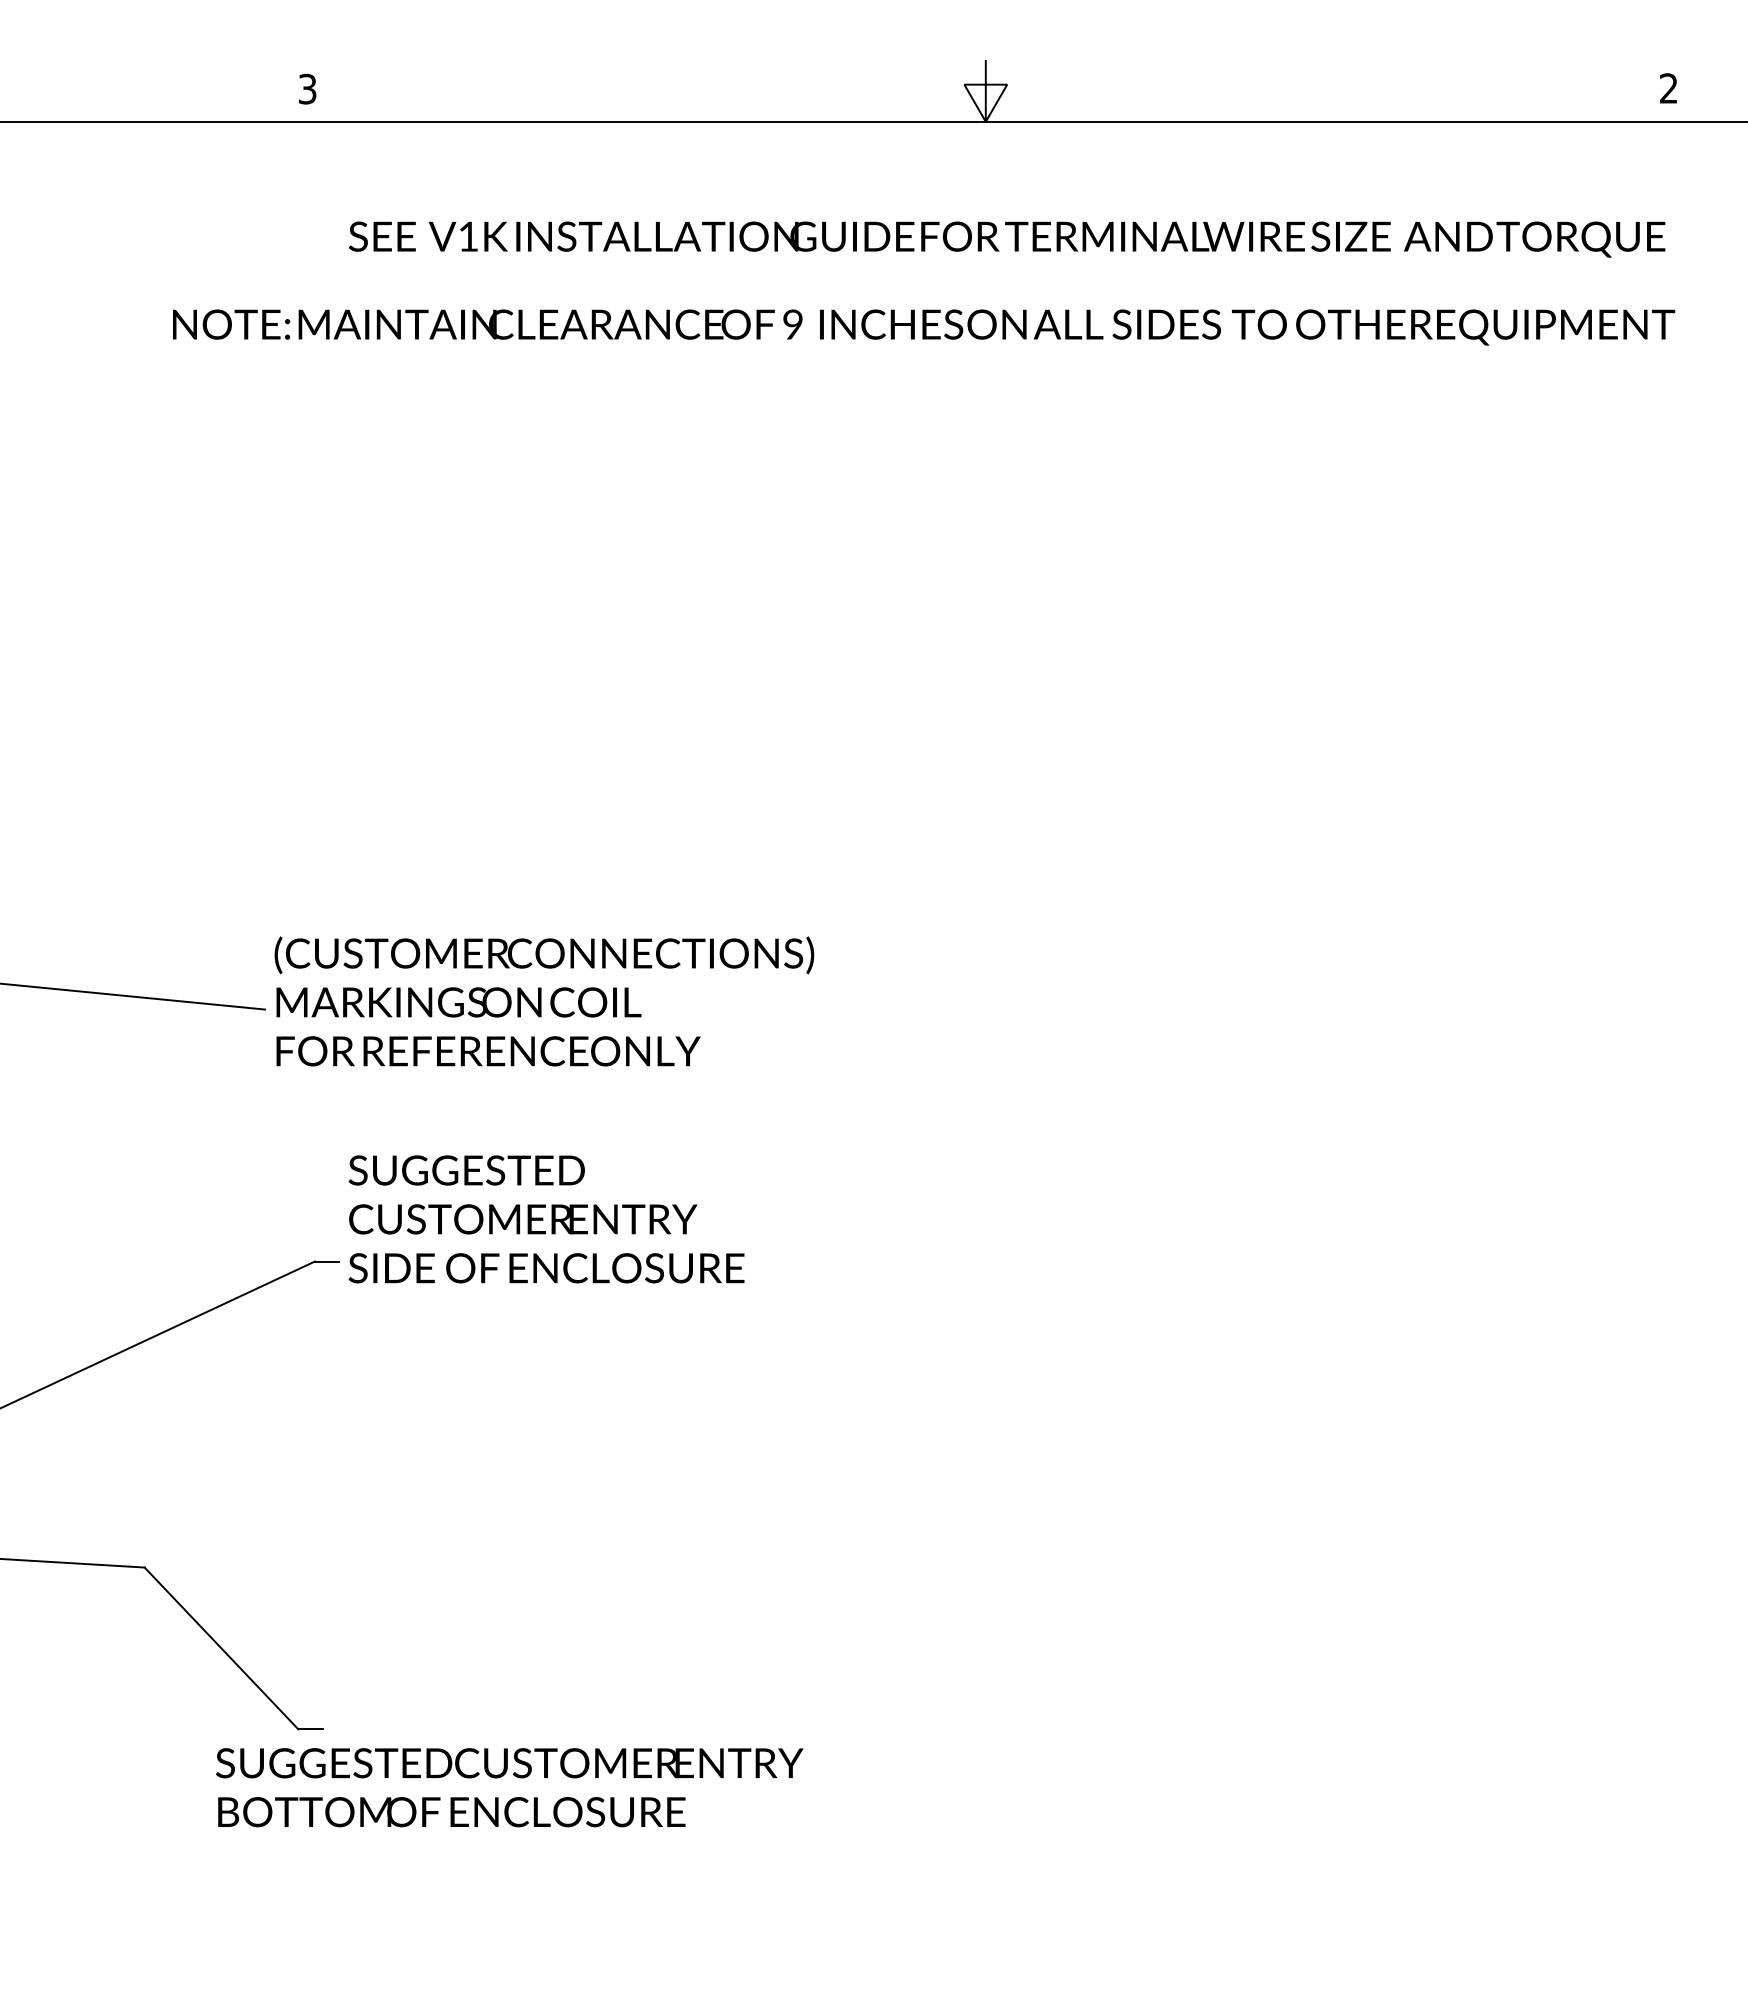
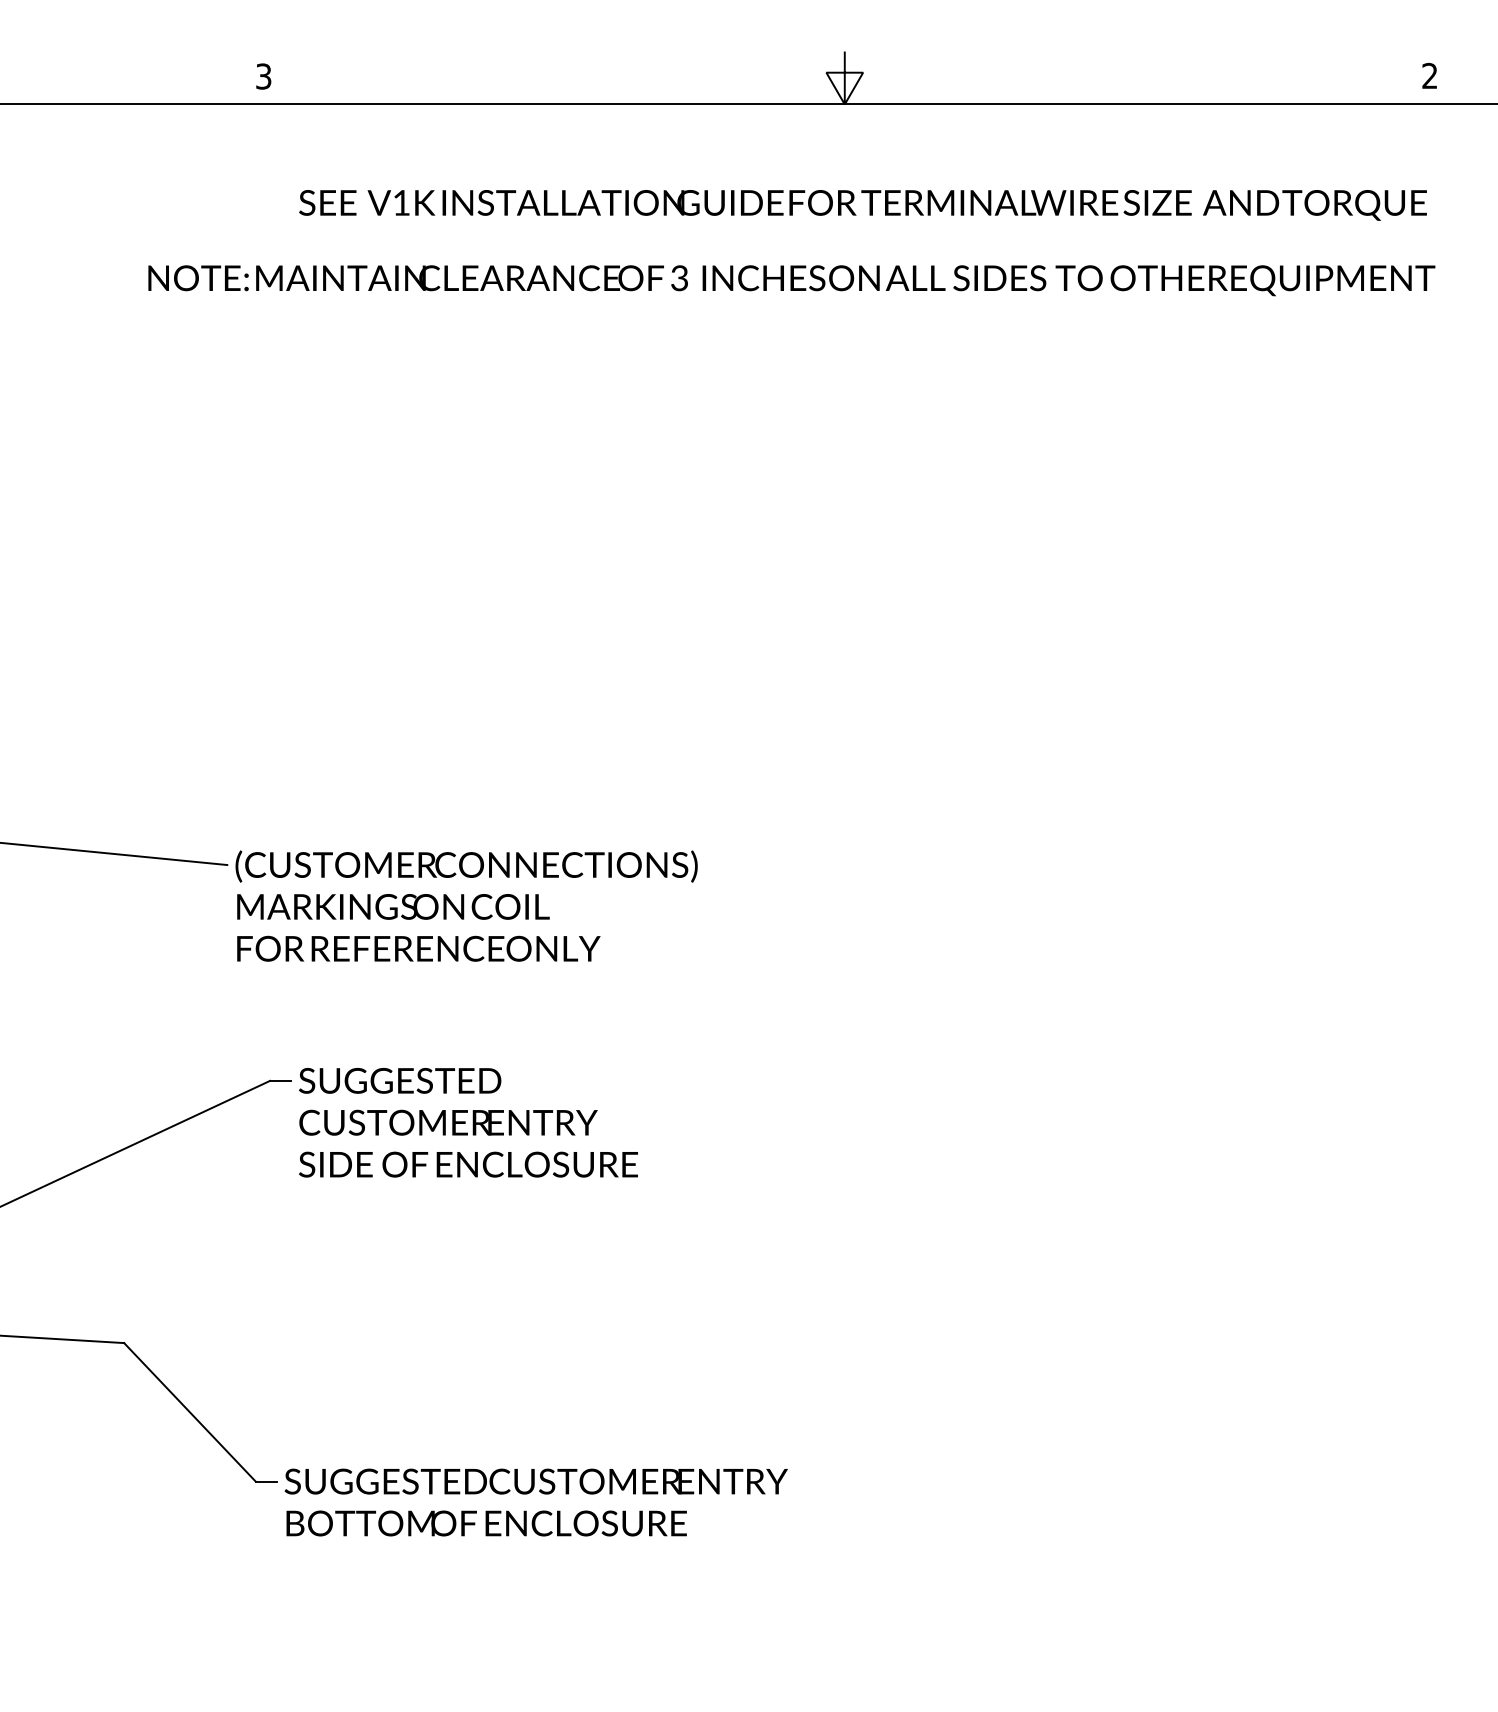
text: (792, 324) -> (679, 278), 9 -> 3
text: (544, 1001) -> (466, 906), moved
text: (546, 1219) -> (468, 1122), moved
text: (509, 1787) -> (536, 1502), moved

